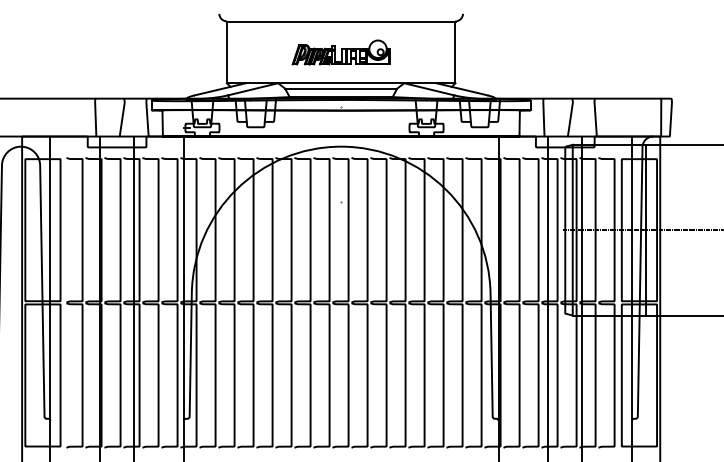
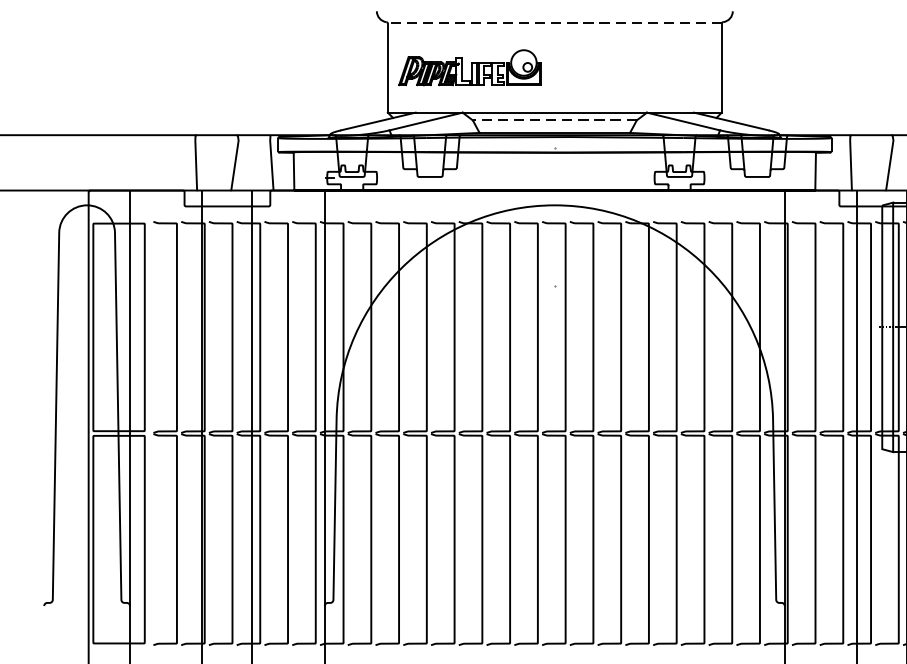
line: (341, 21) -> (555, 22), solid -> dashed
part: (340, 52) -> (469, 67), moved
line: (340, 88) -> (553, 120), solid -> dashed

